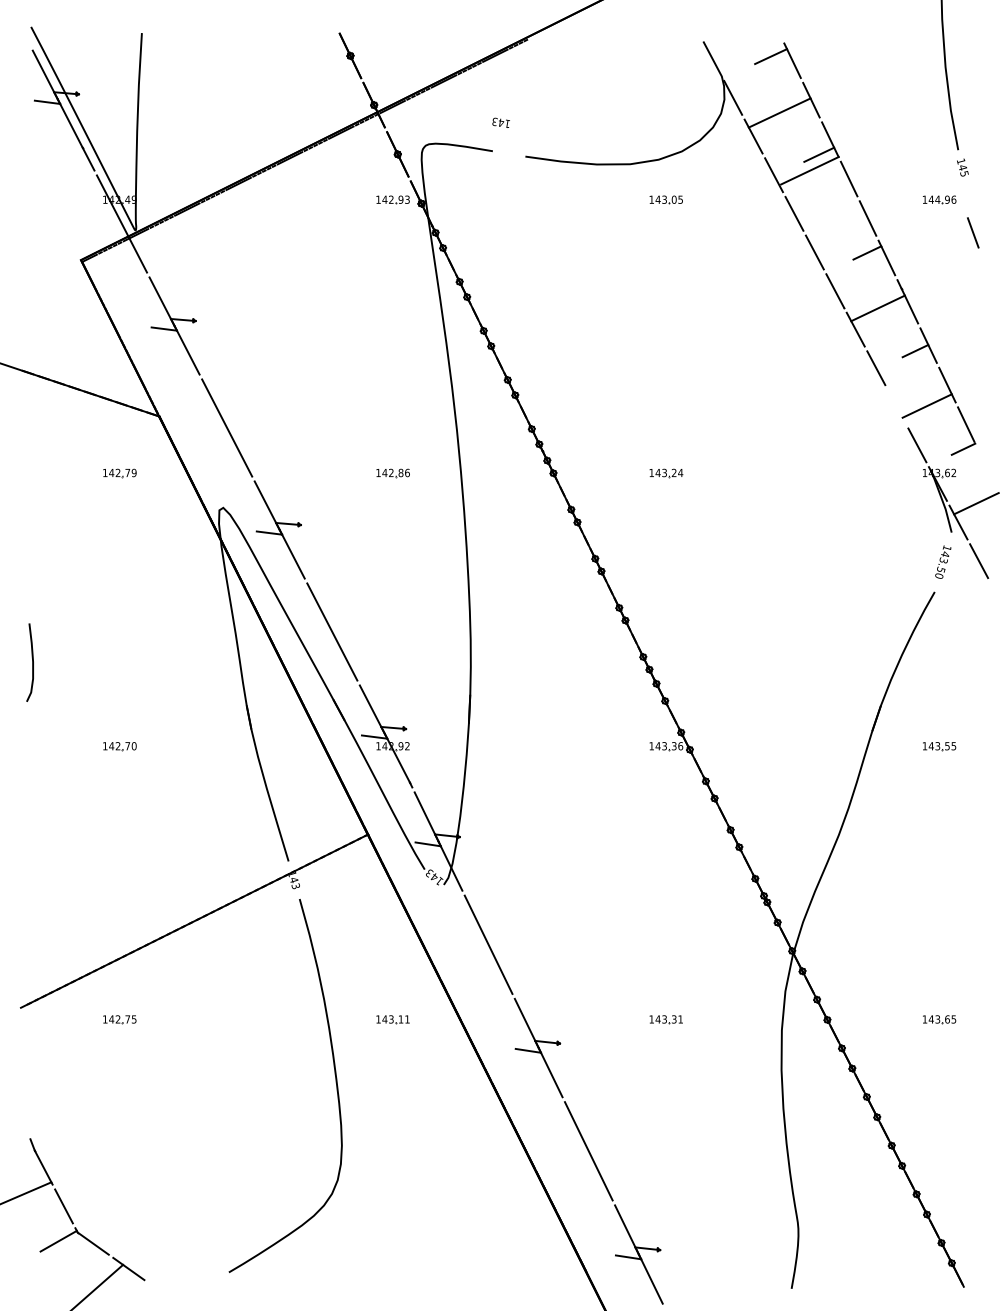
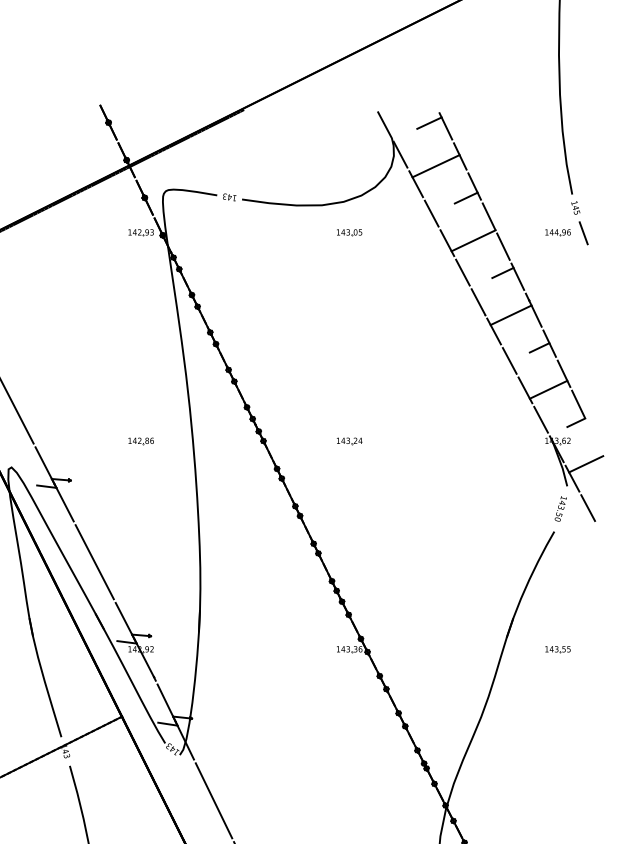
text: (500, 122) -> (229, 197), moved
line: (809, 170) -> (473, 240), moved
line: (973, 232) -> (583, 232), moved
line: (896, 406) -> (525, 390), added

